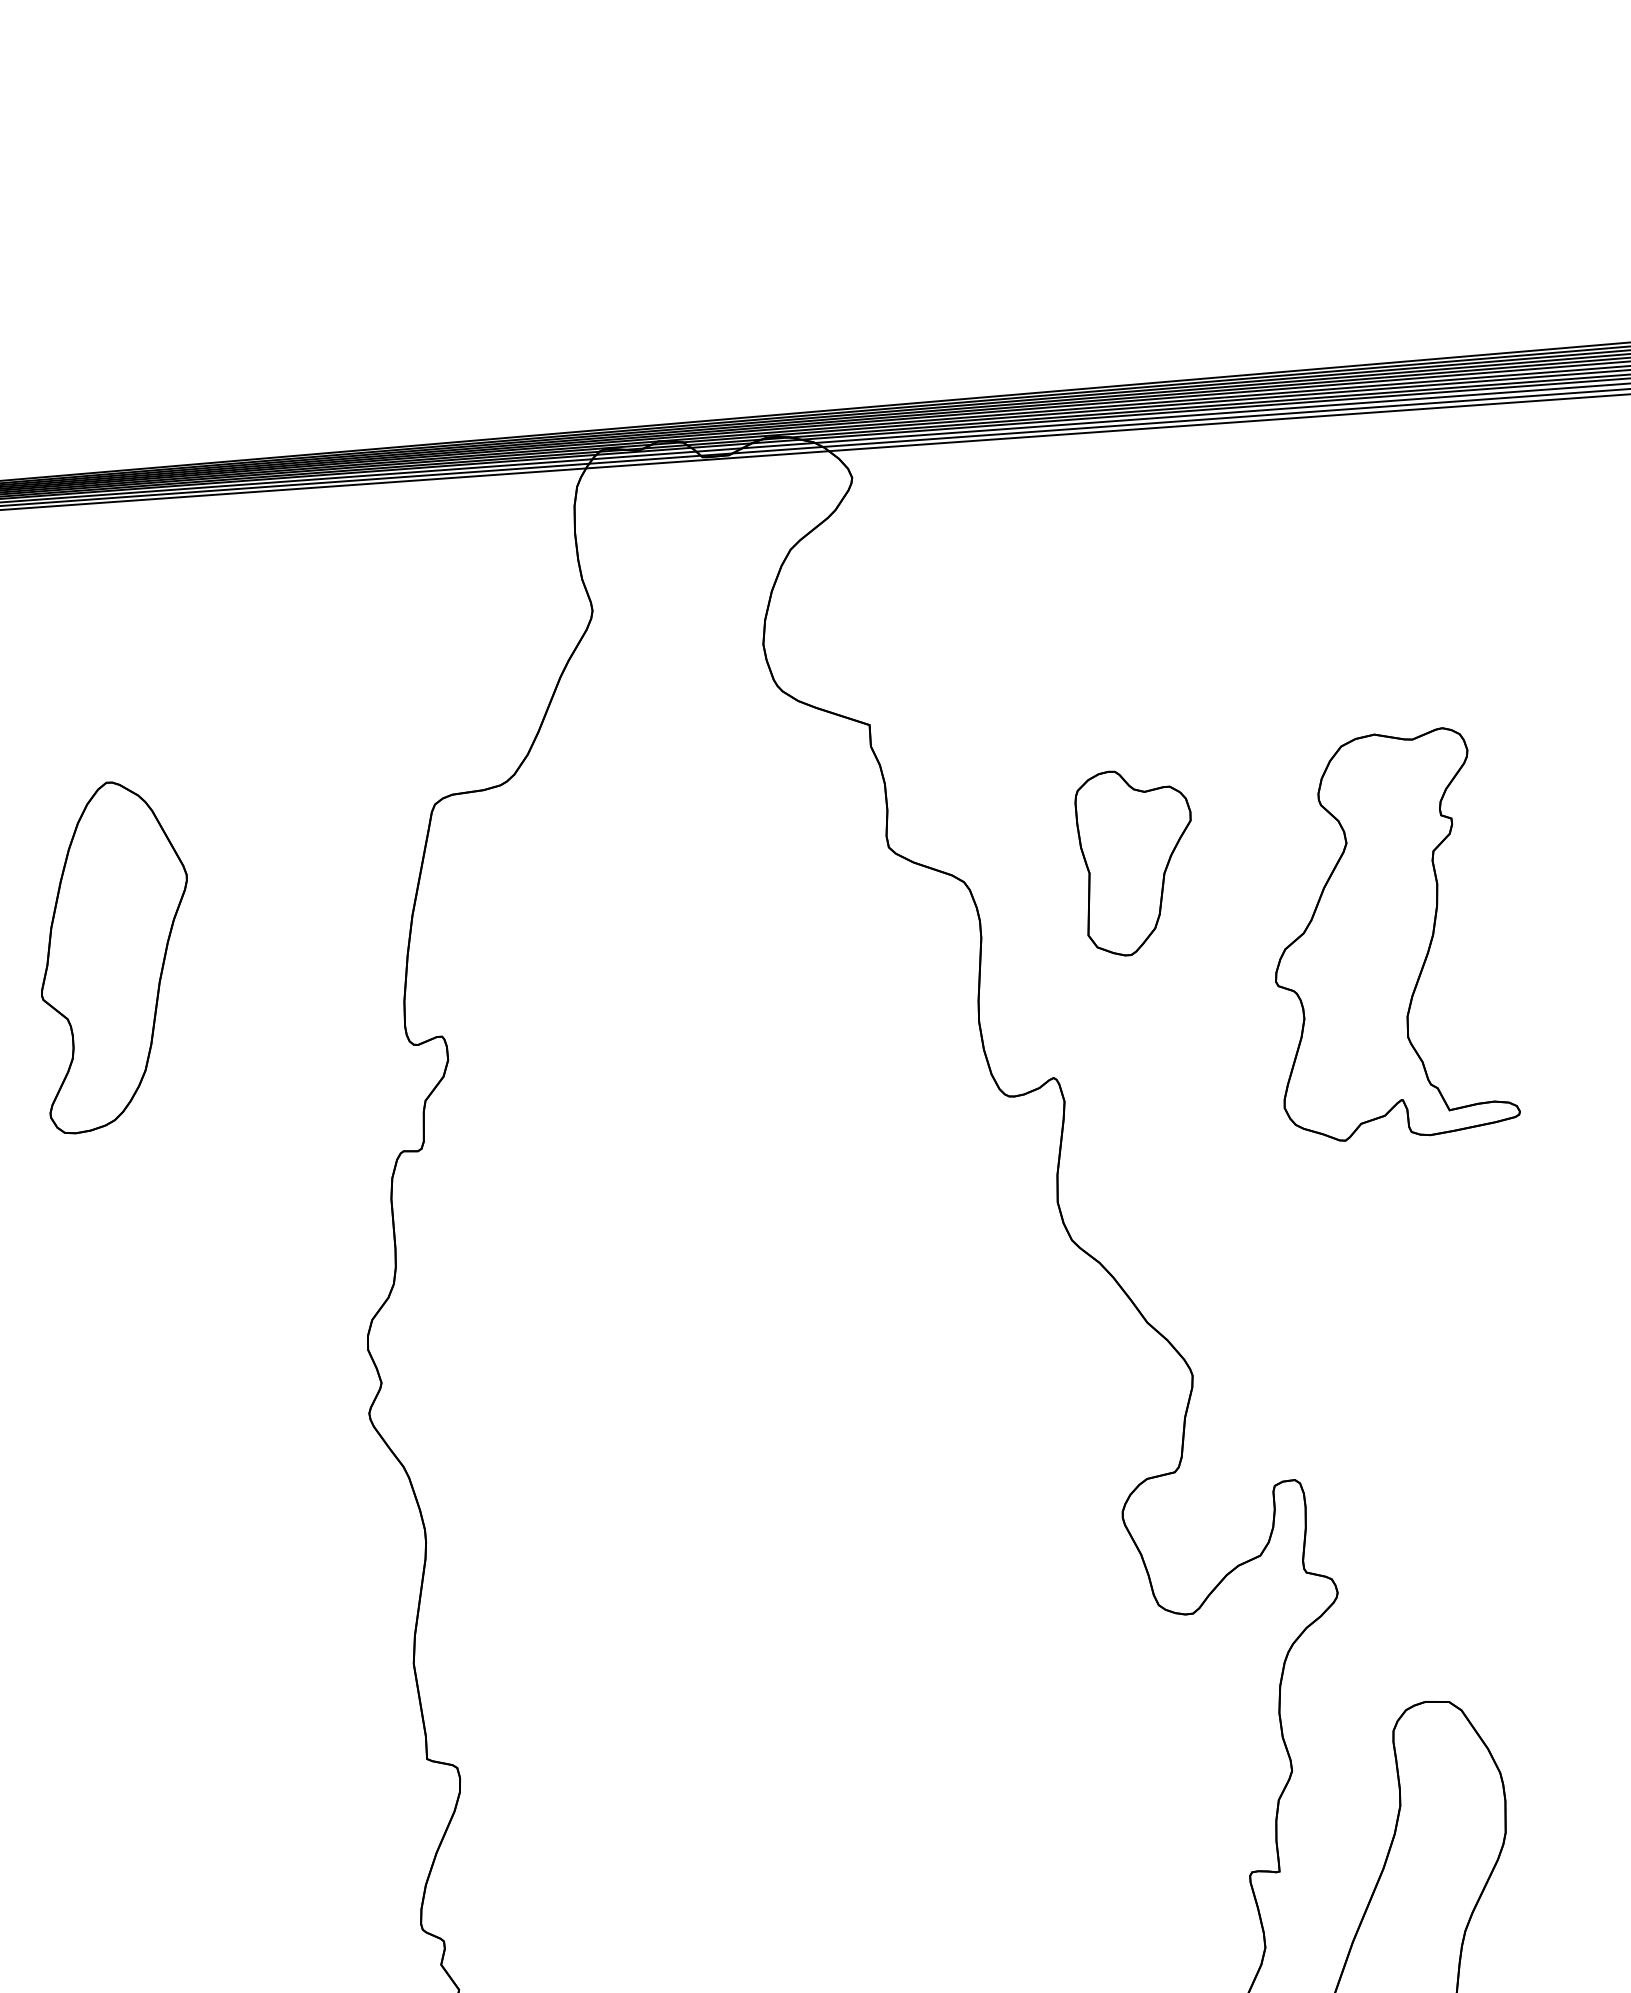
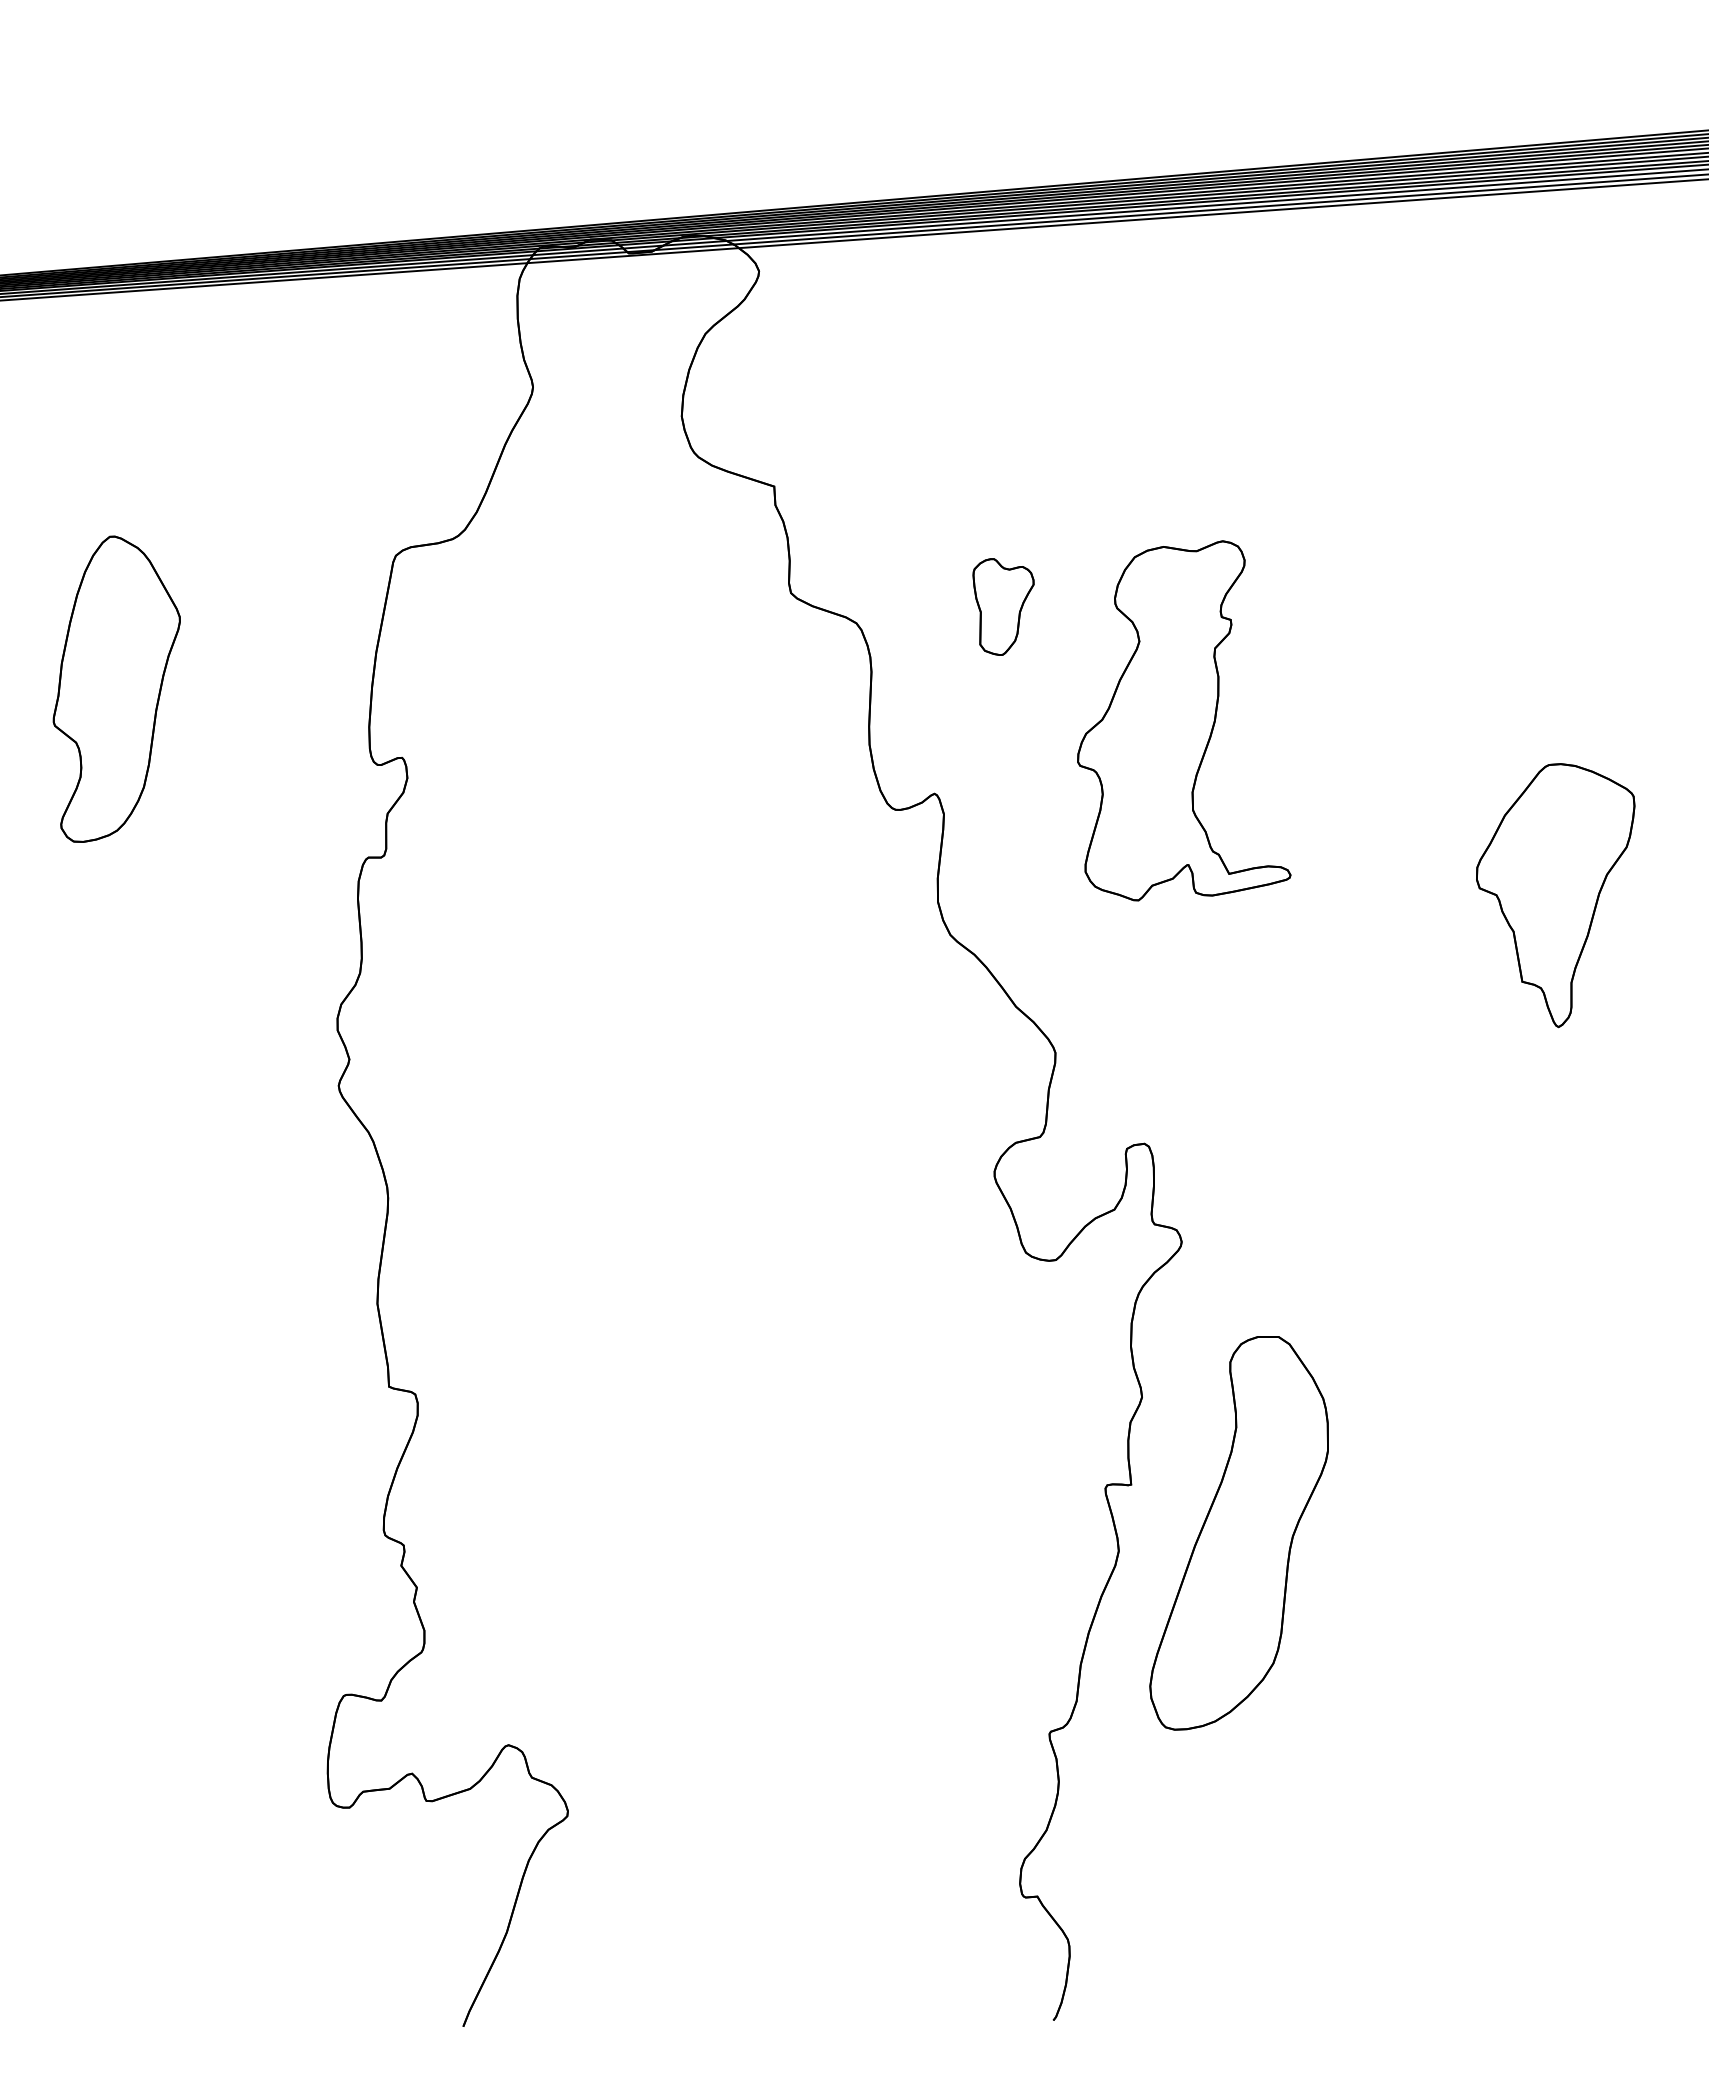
part: (1132, 862) -> (1003, 606), size x0.6
part: (1398, 934) -> (1184, 720), moved

